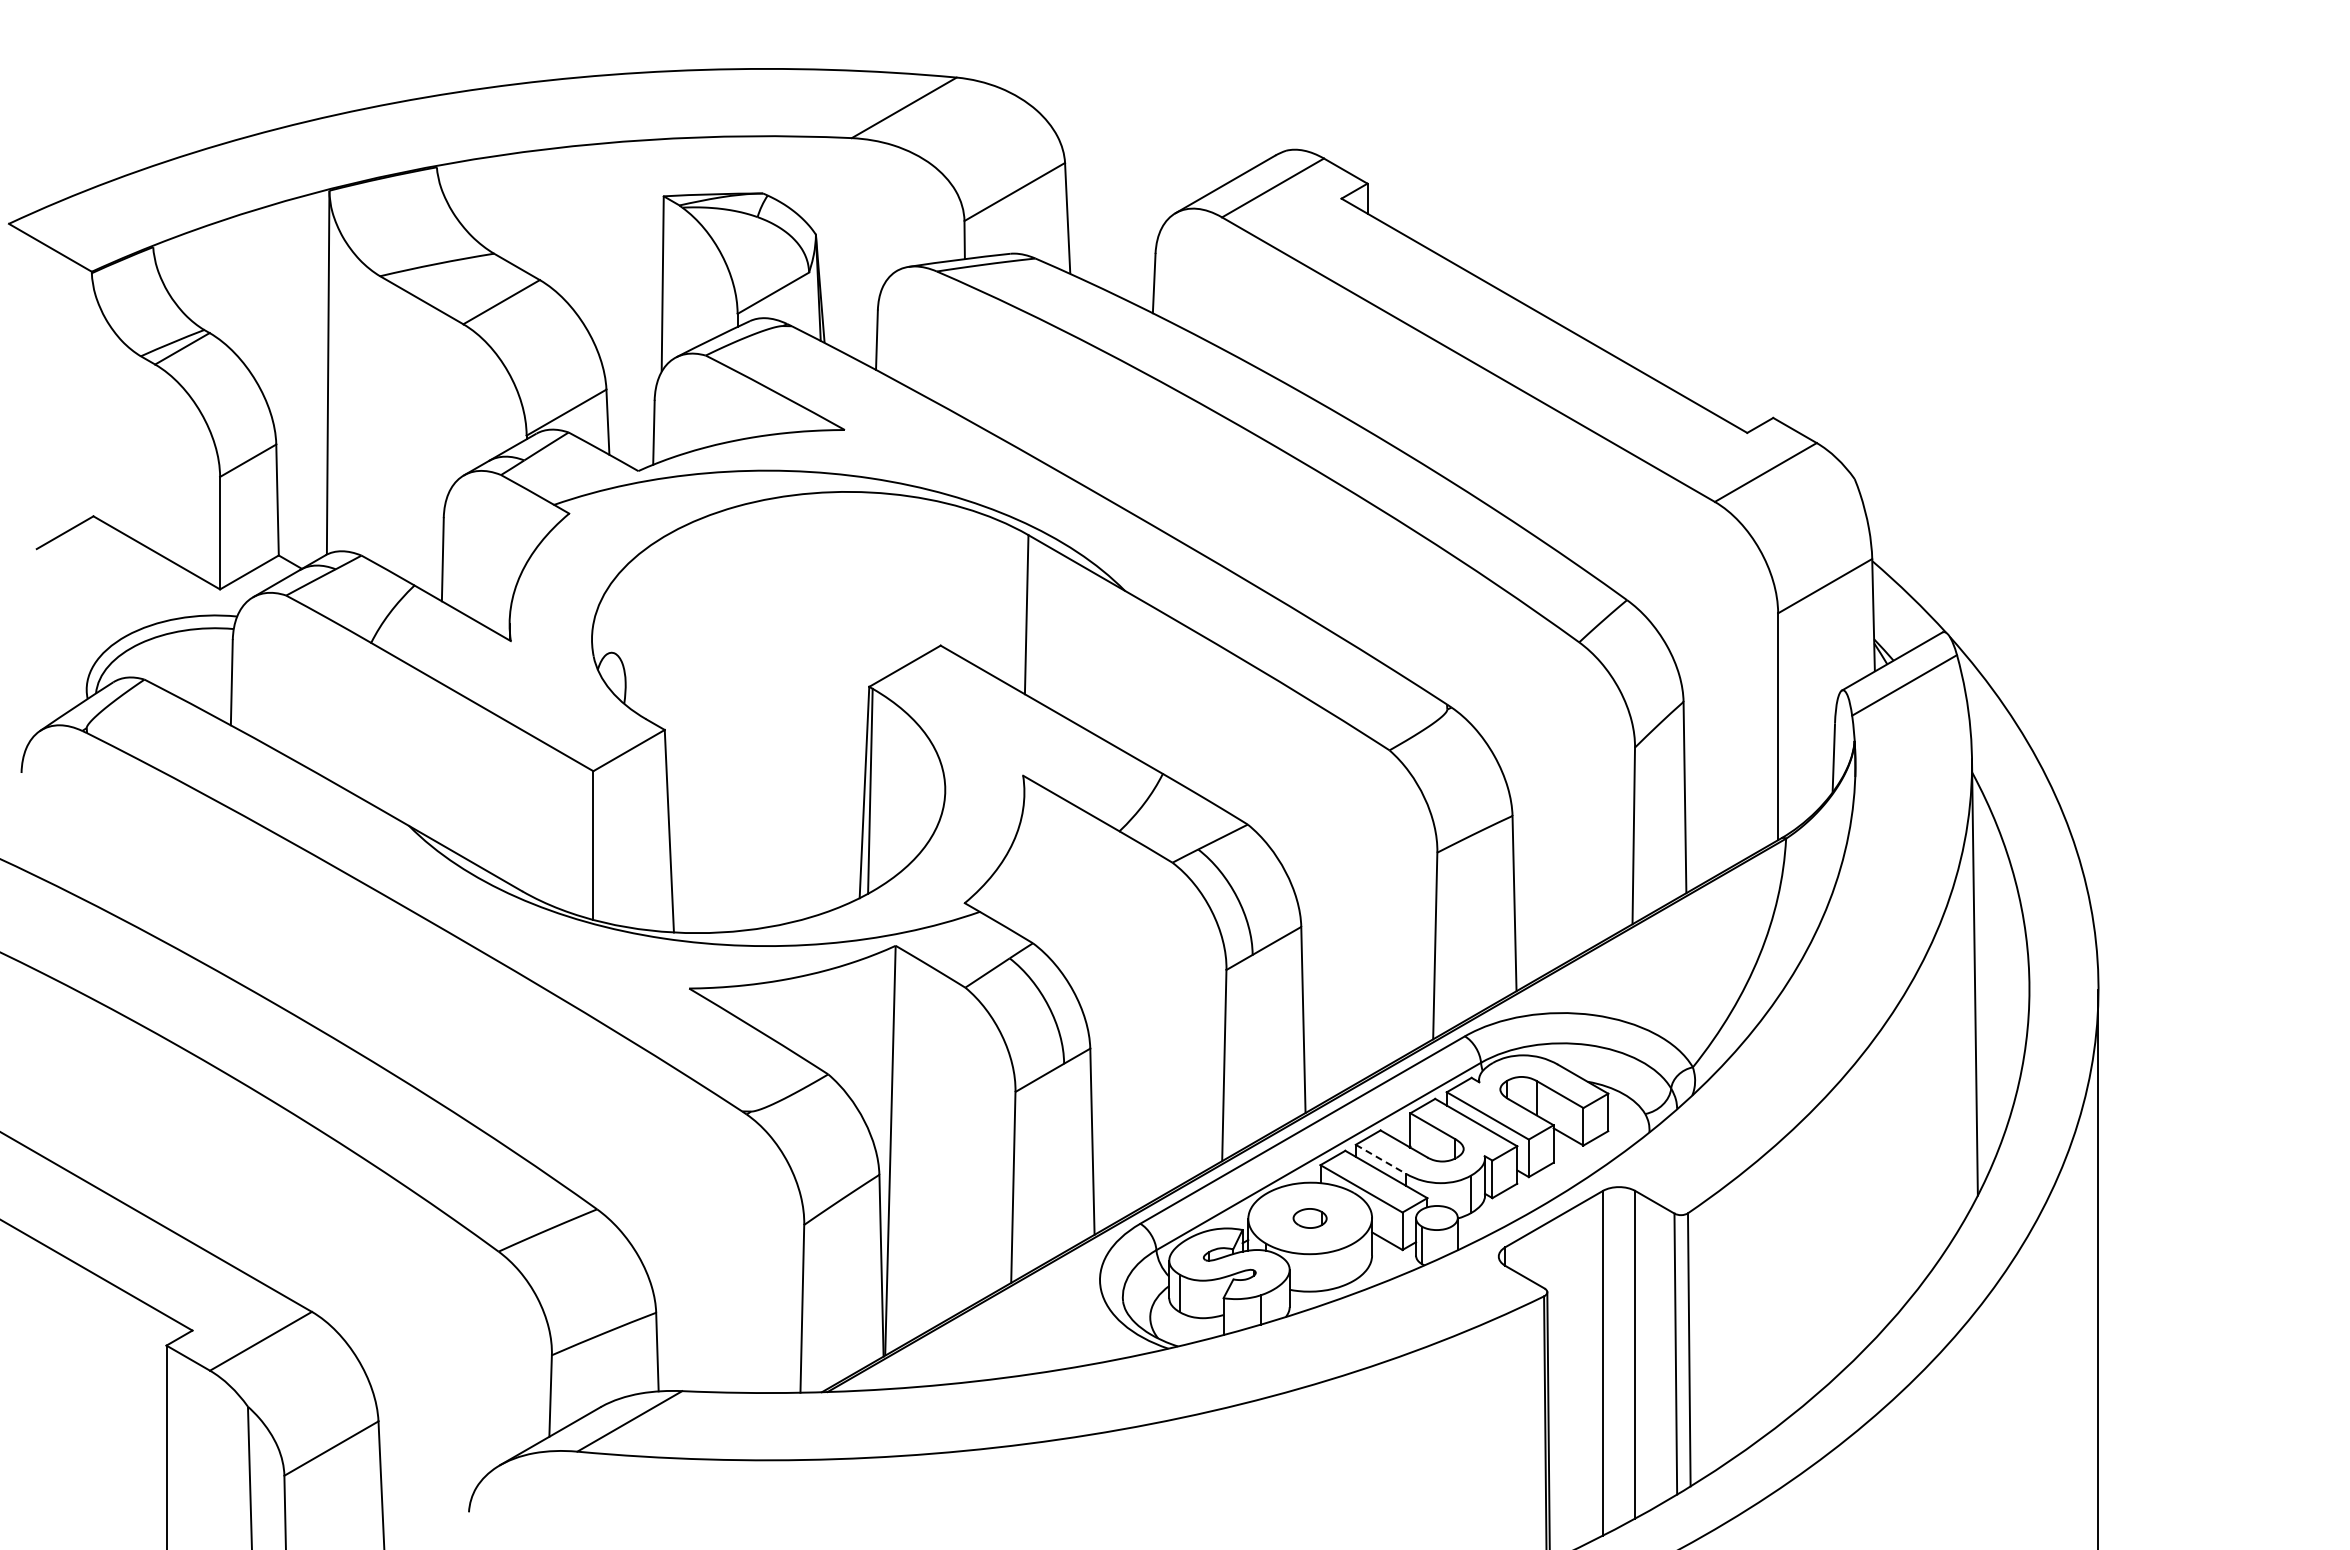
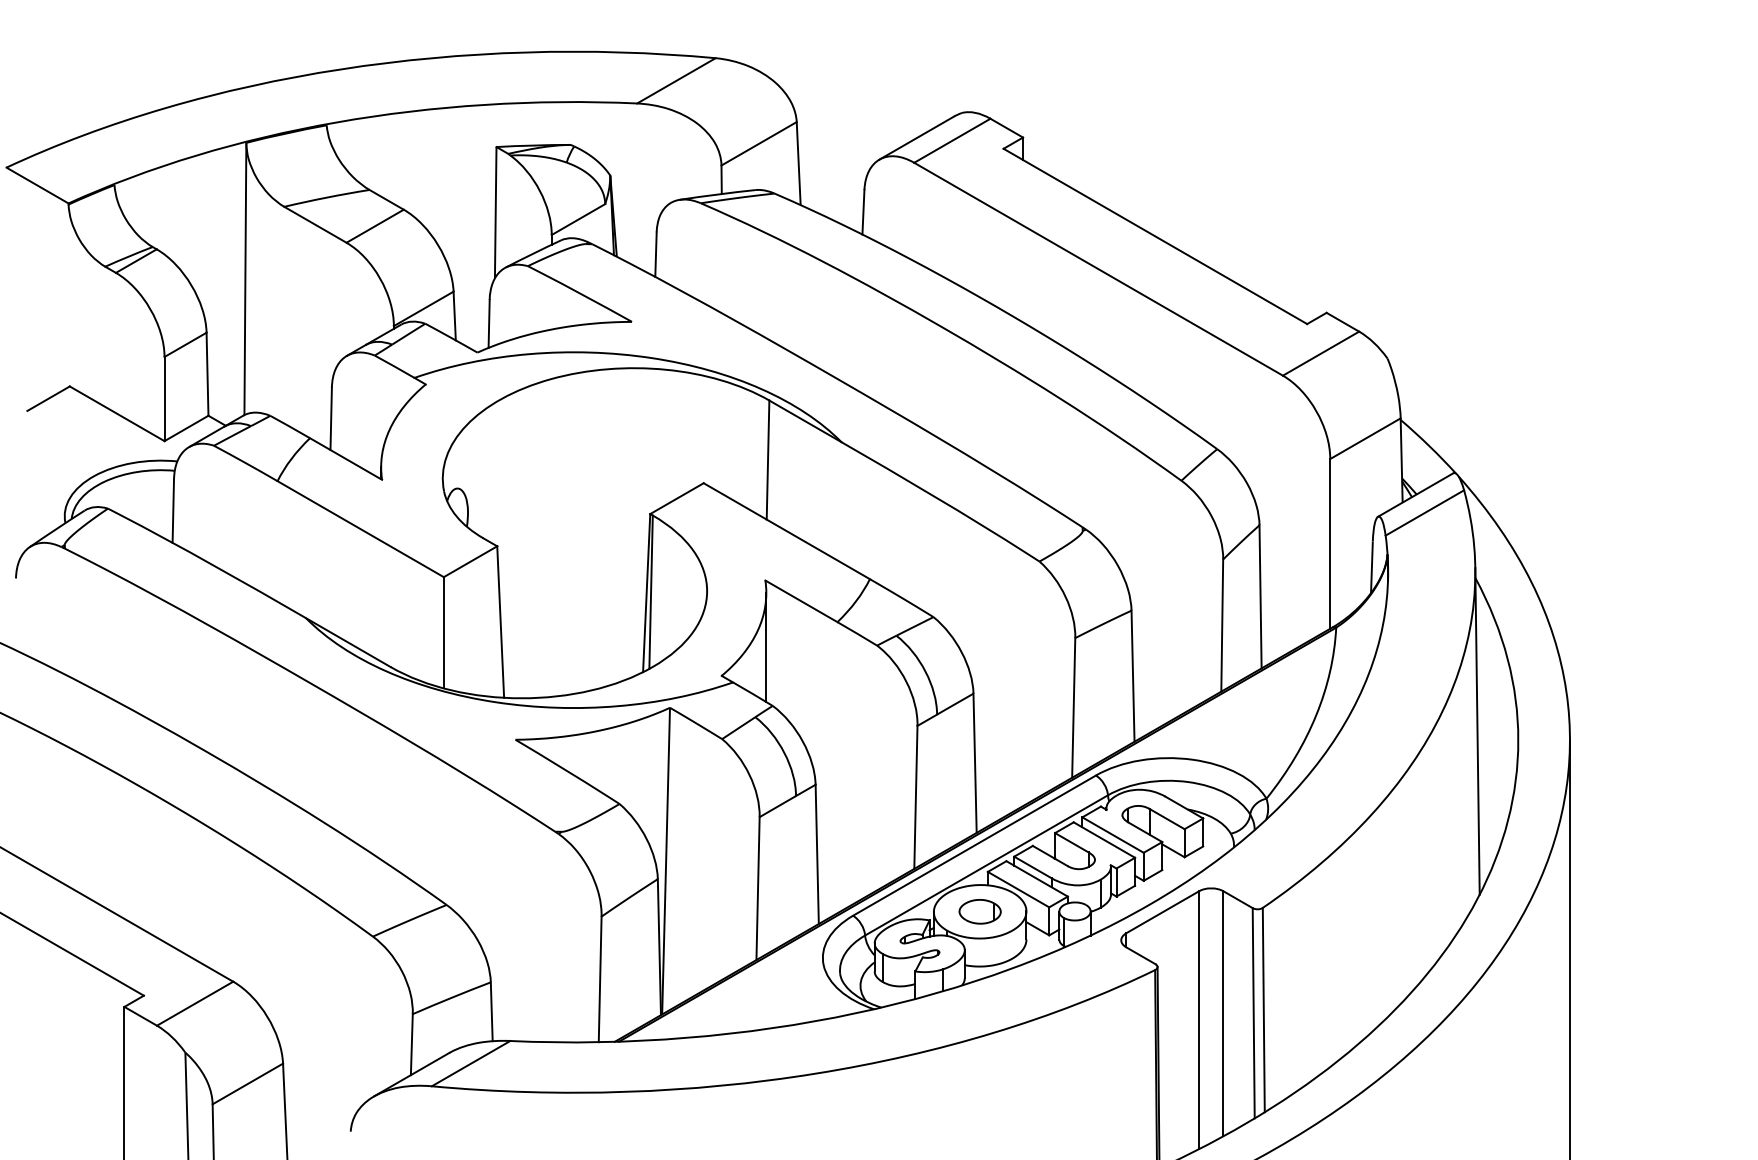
line: (1024, 865) -> (766, 647), added
line: (1381, 1159) -> (1033, 867), dashed -> solid
part: (1309, 1218) -> (979, 911), size x1.67

